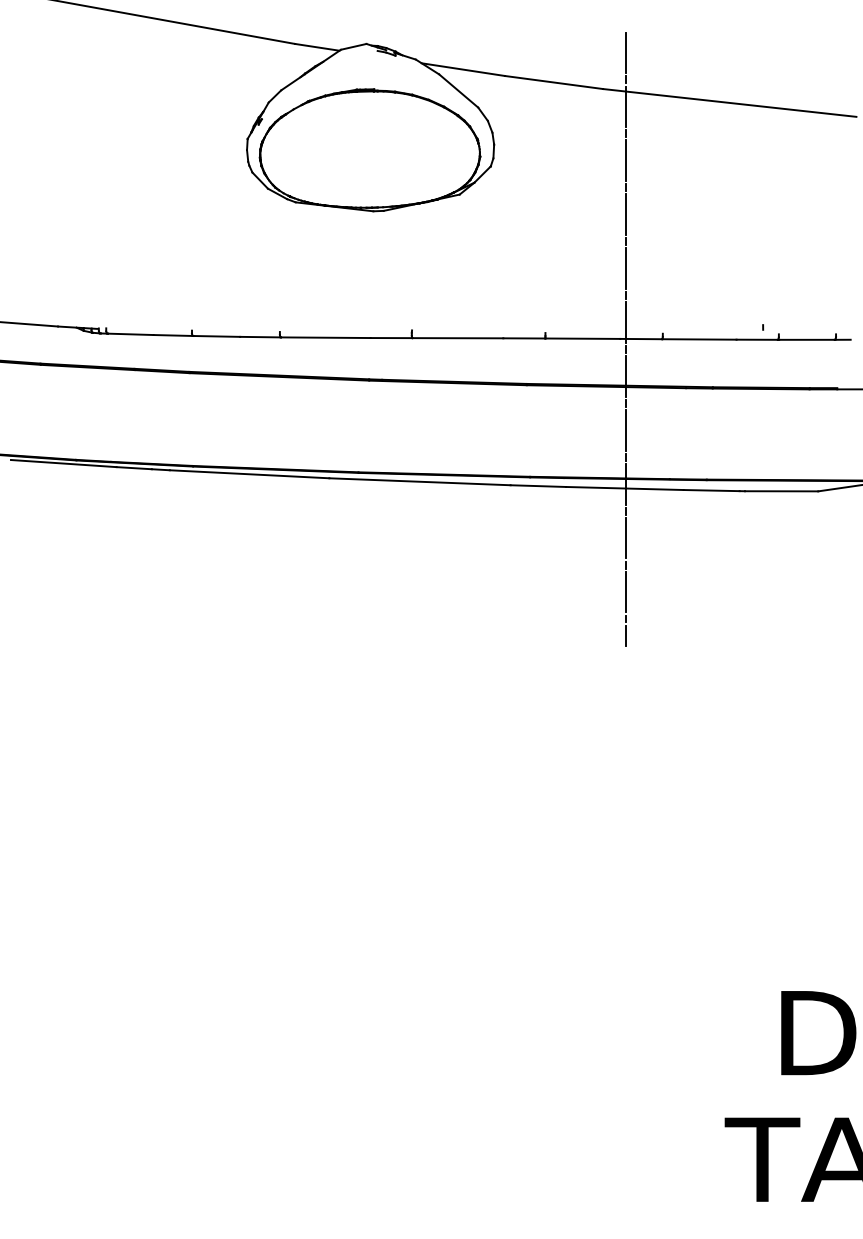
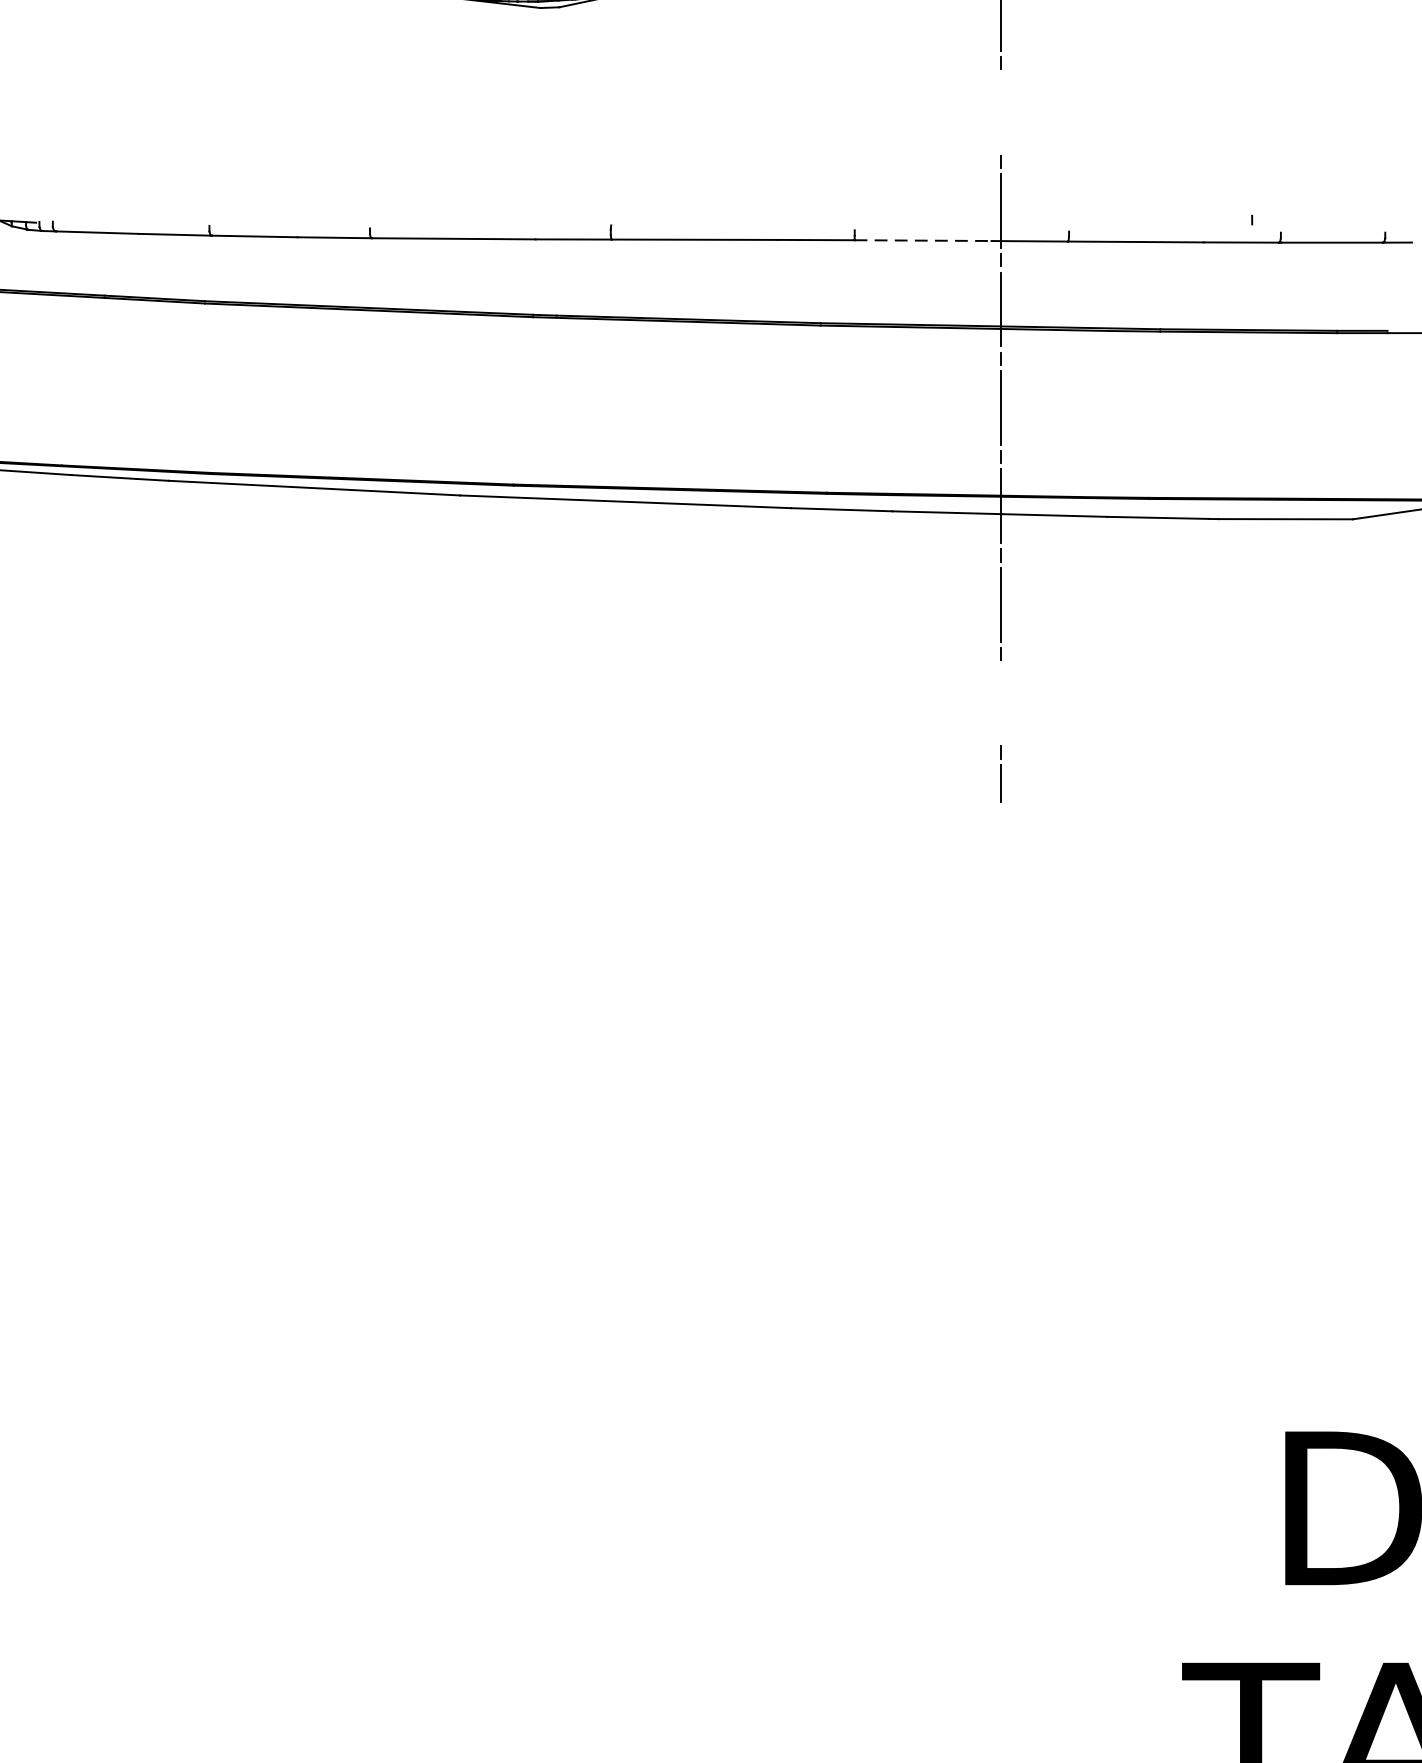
line: (625, 268) -> (1000, 112), removed
line: (583, 338) -> (924, 240), solid -> dashed
line: (625, 591) -> (1000, 702), removed

